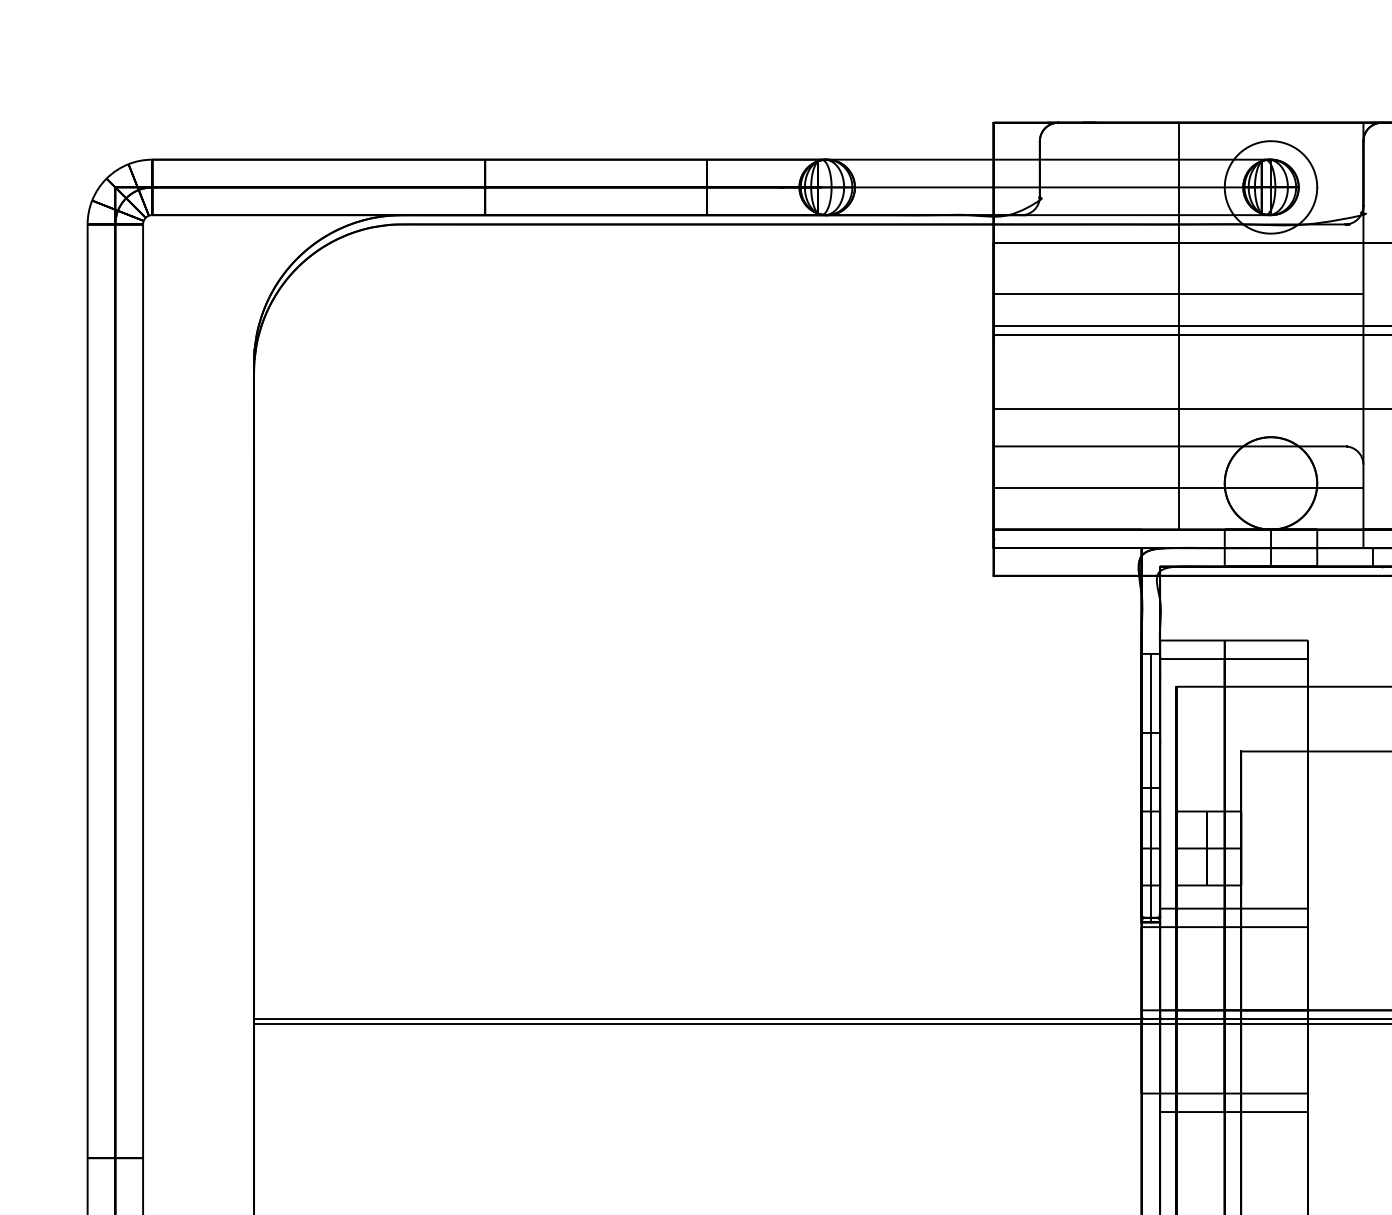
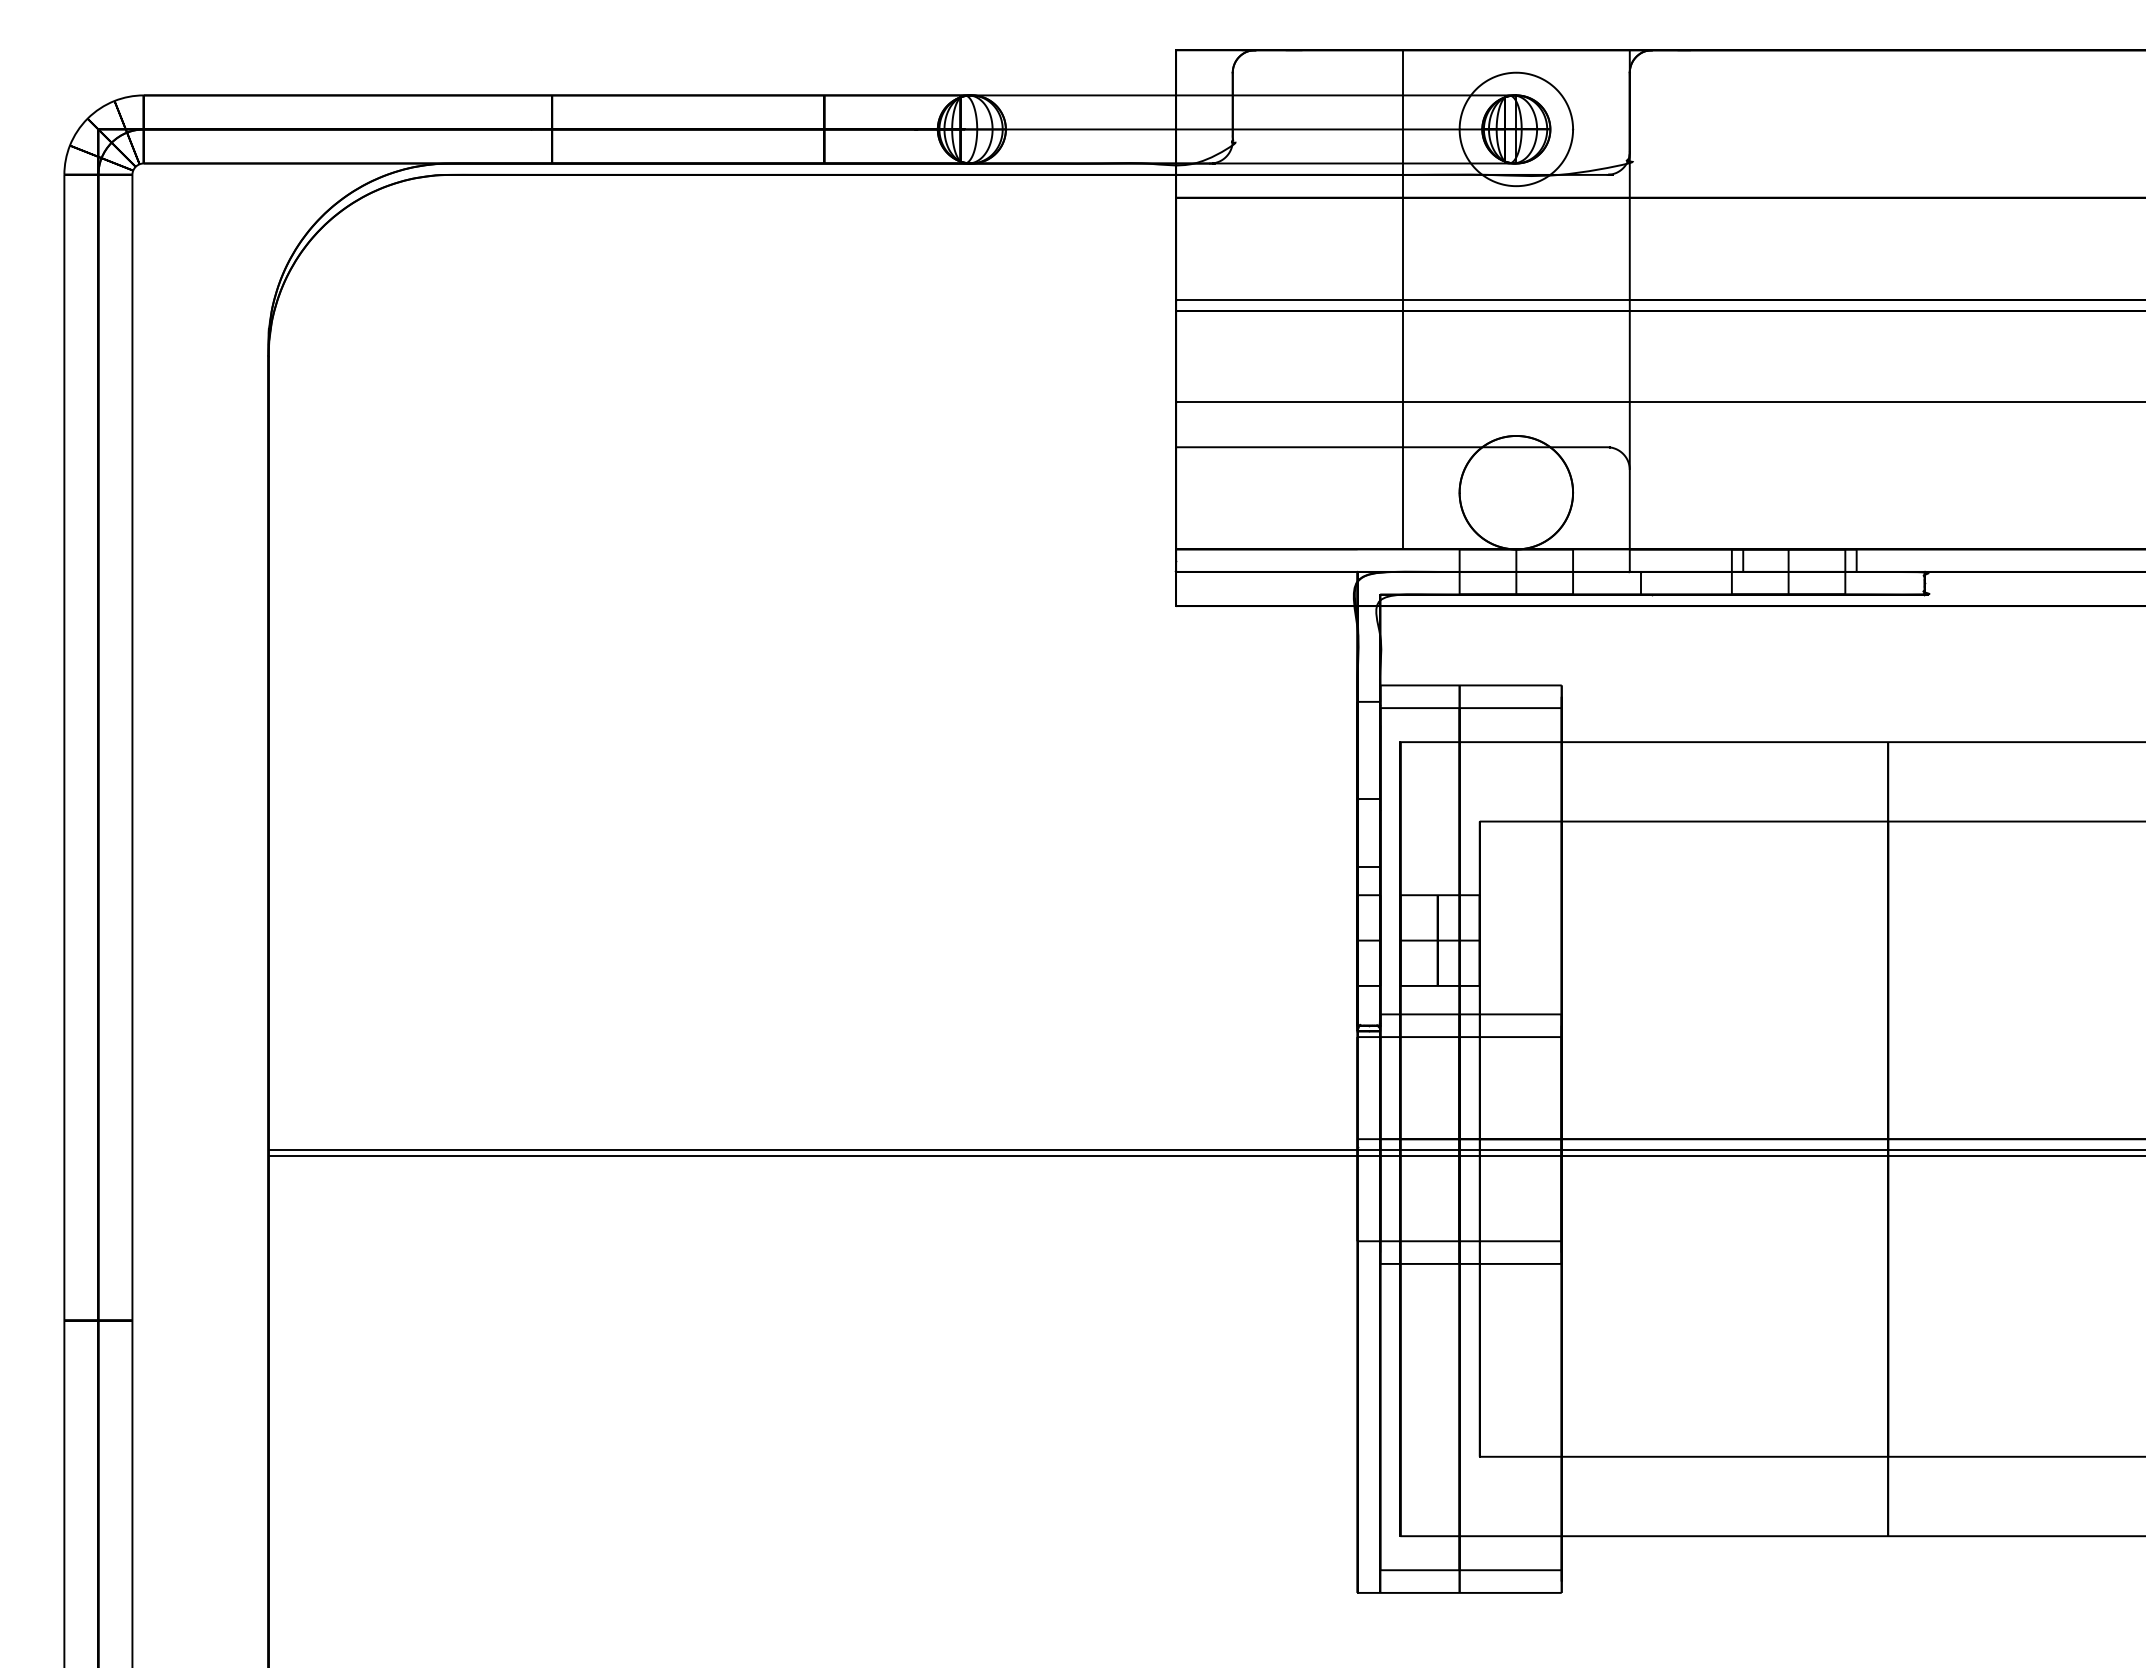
line: (1178, 294) -> (1402, 260), removed
line: (1178, 488) -> (1402, 498), removed
line: (1150, 788) -> (1368, 866), removed

